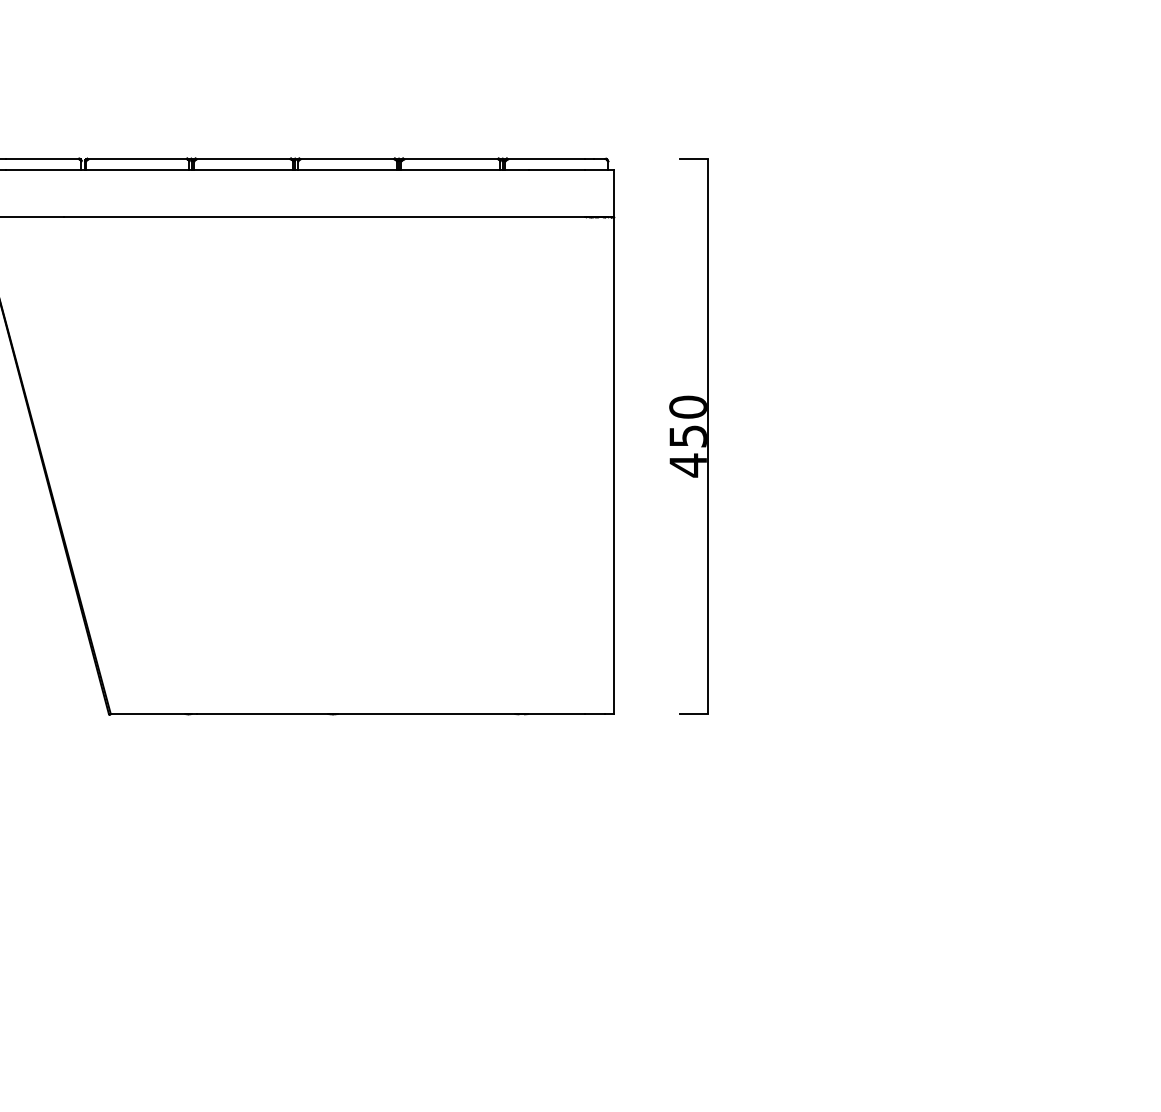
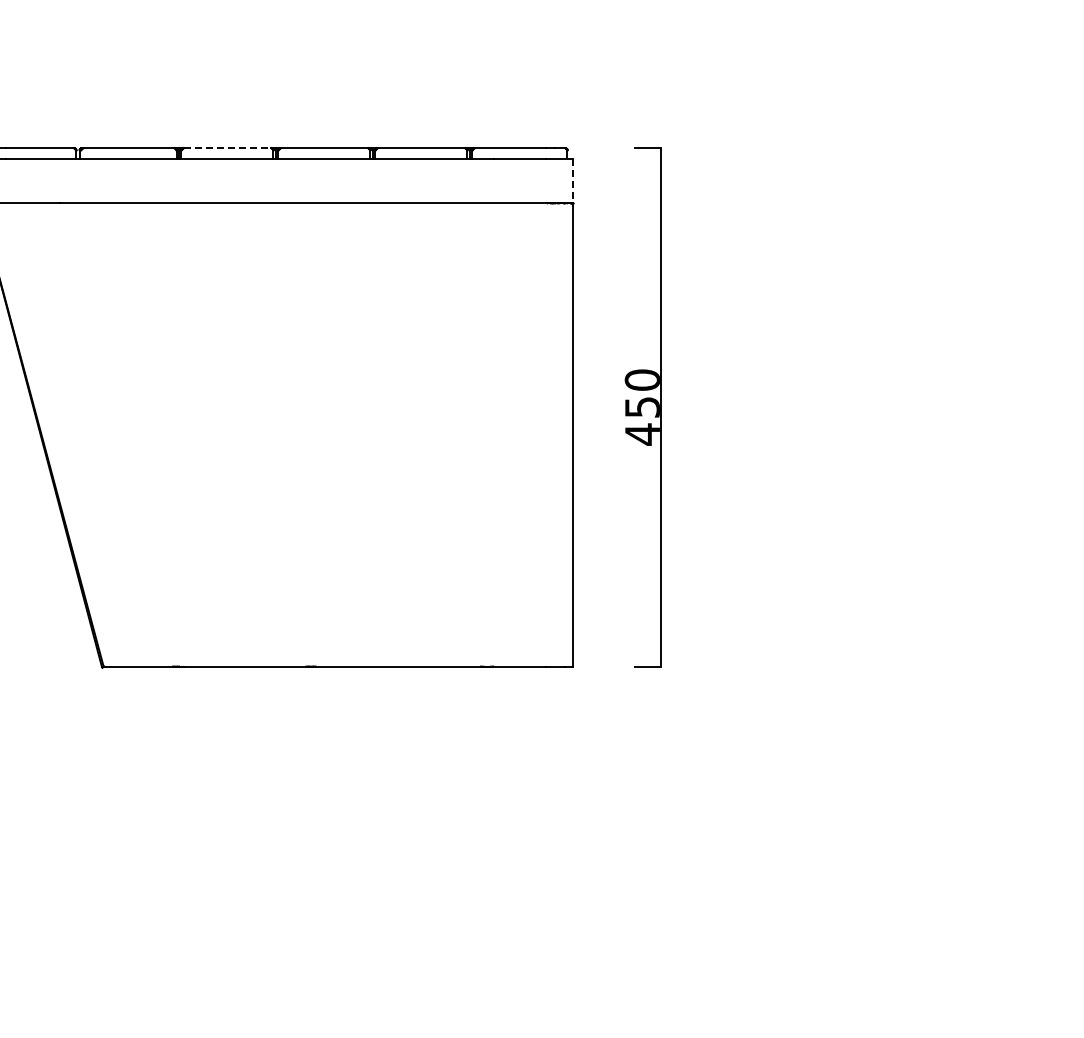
line: (243, 159) -> (227, 148), solid -> dashed
line: (614, 194) -> (573, 181), solid -> dashed

